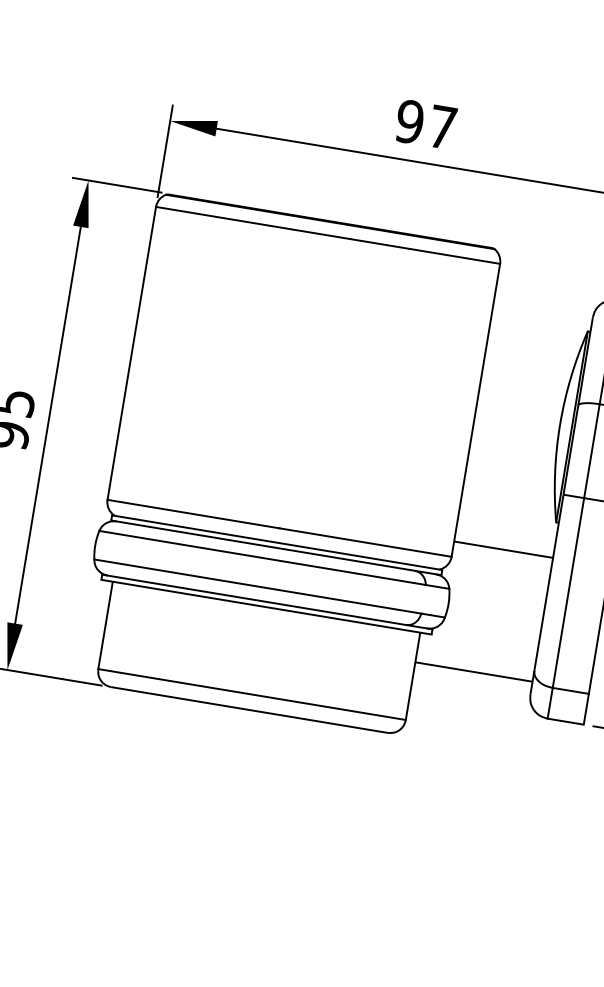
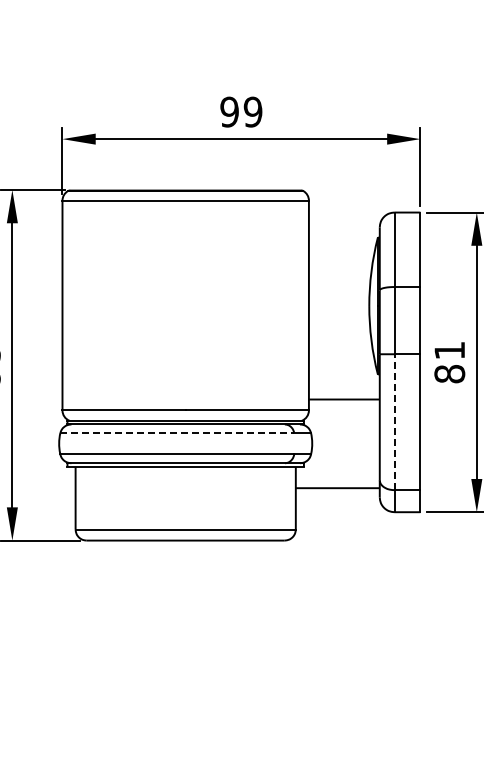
text: (441, 126) -> (252, 111), 97 -> 99
line: (262, 558) -> (177, 433), solid -> dashed
line: (568, 593) -> (394, 422), solid -> dashed

